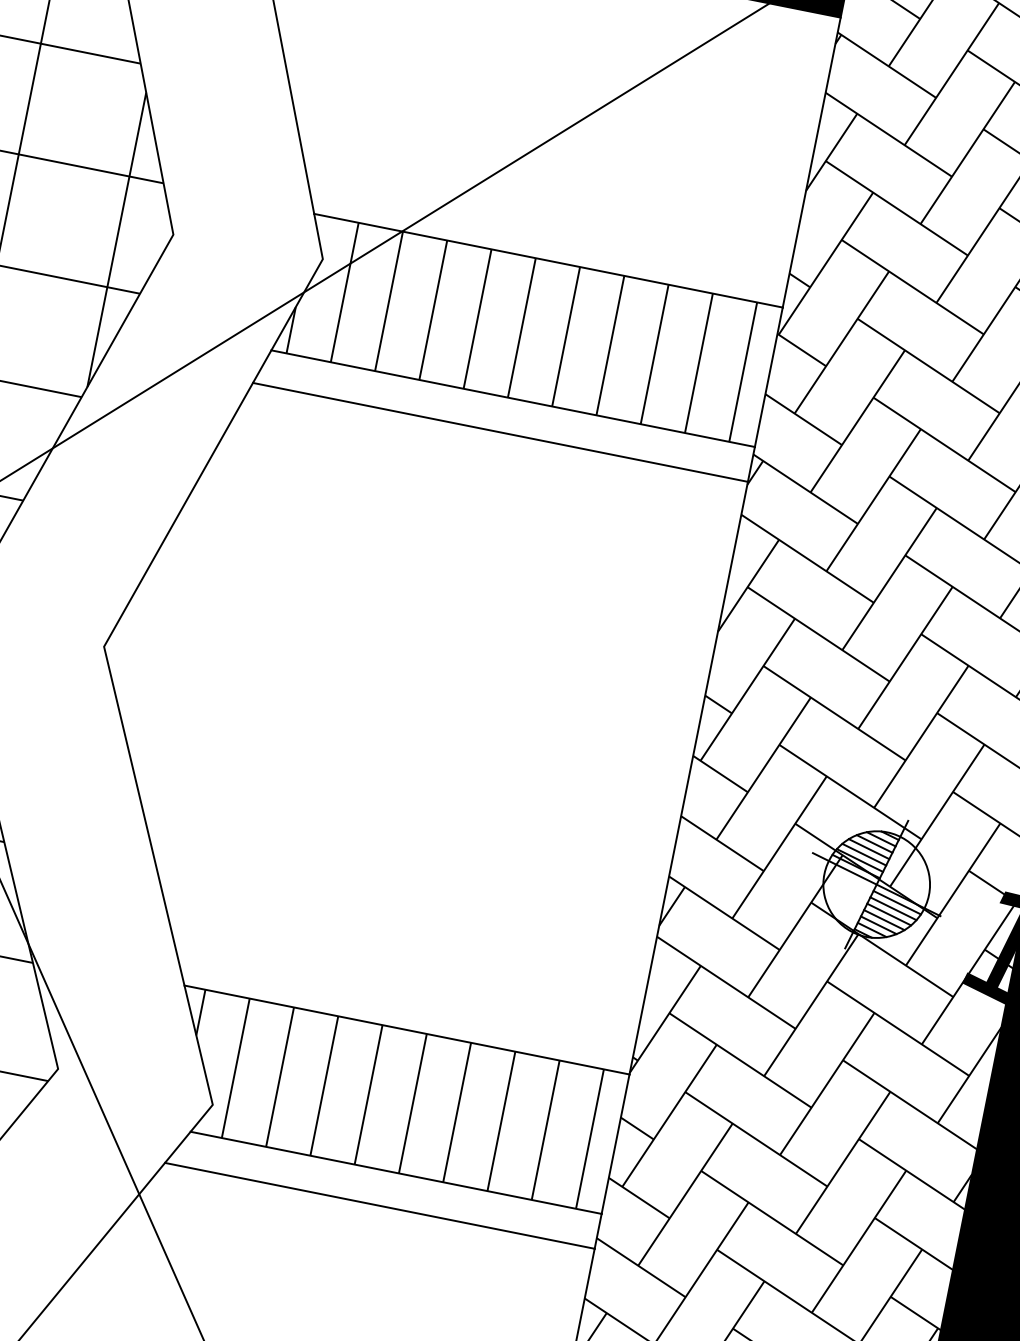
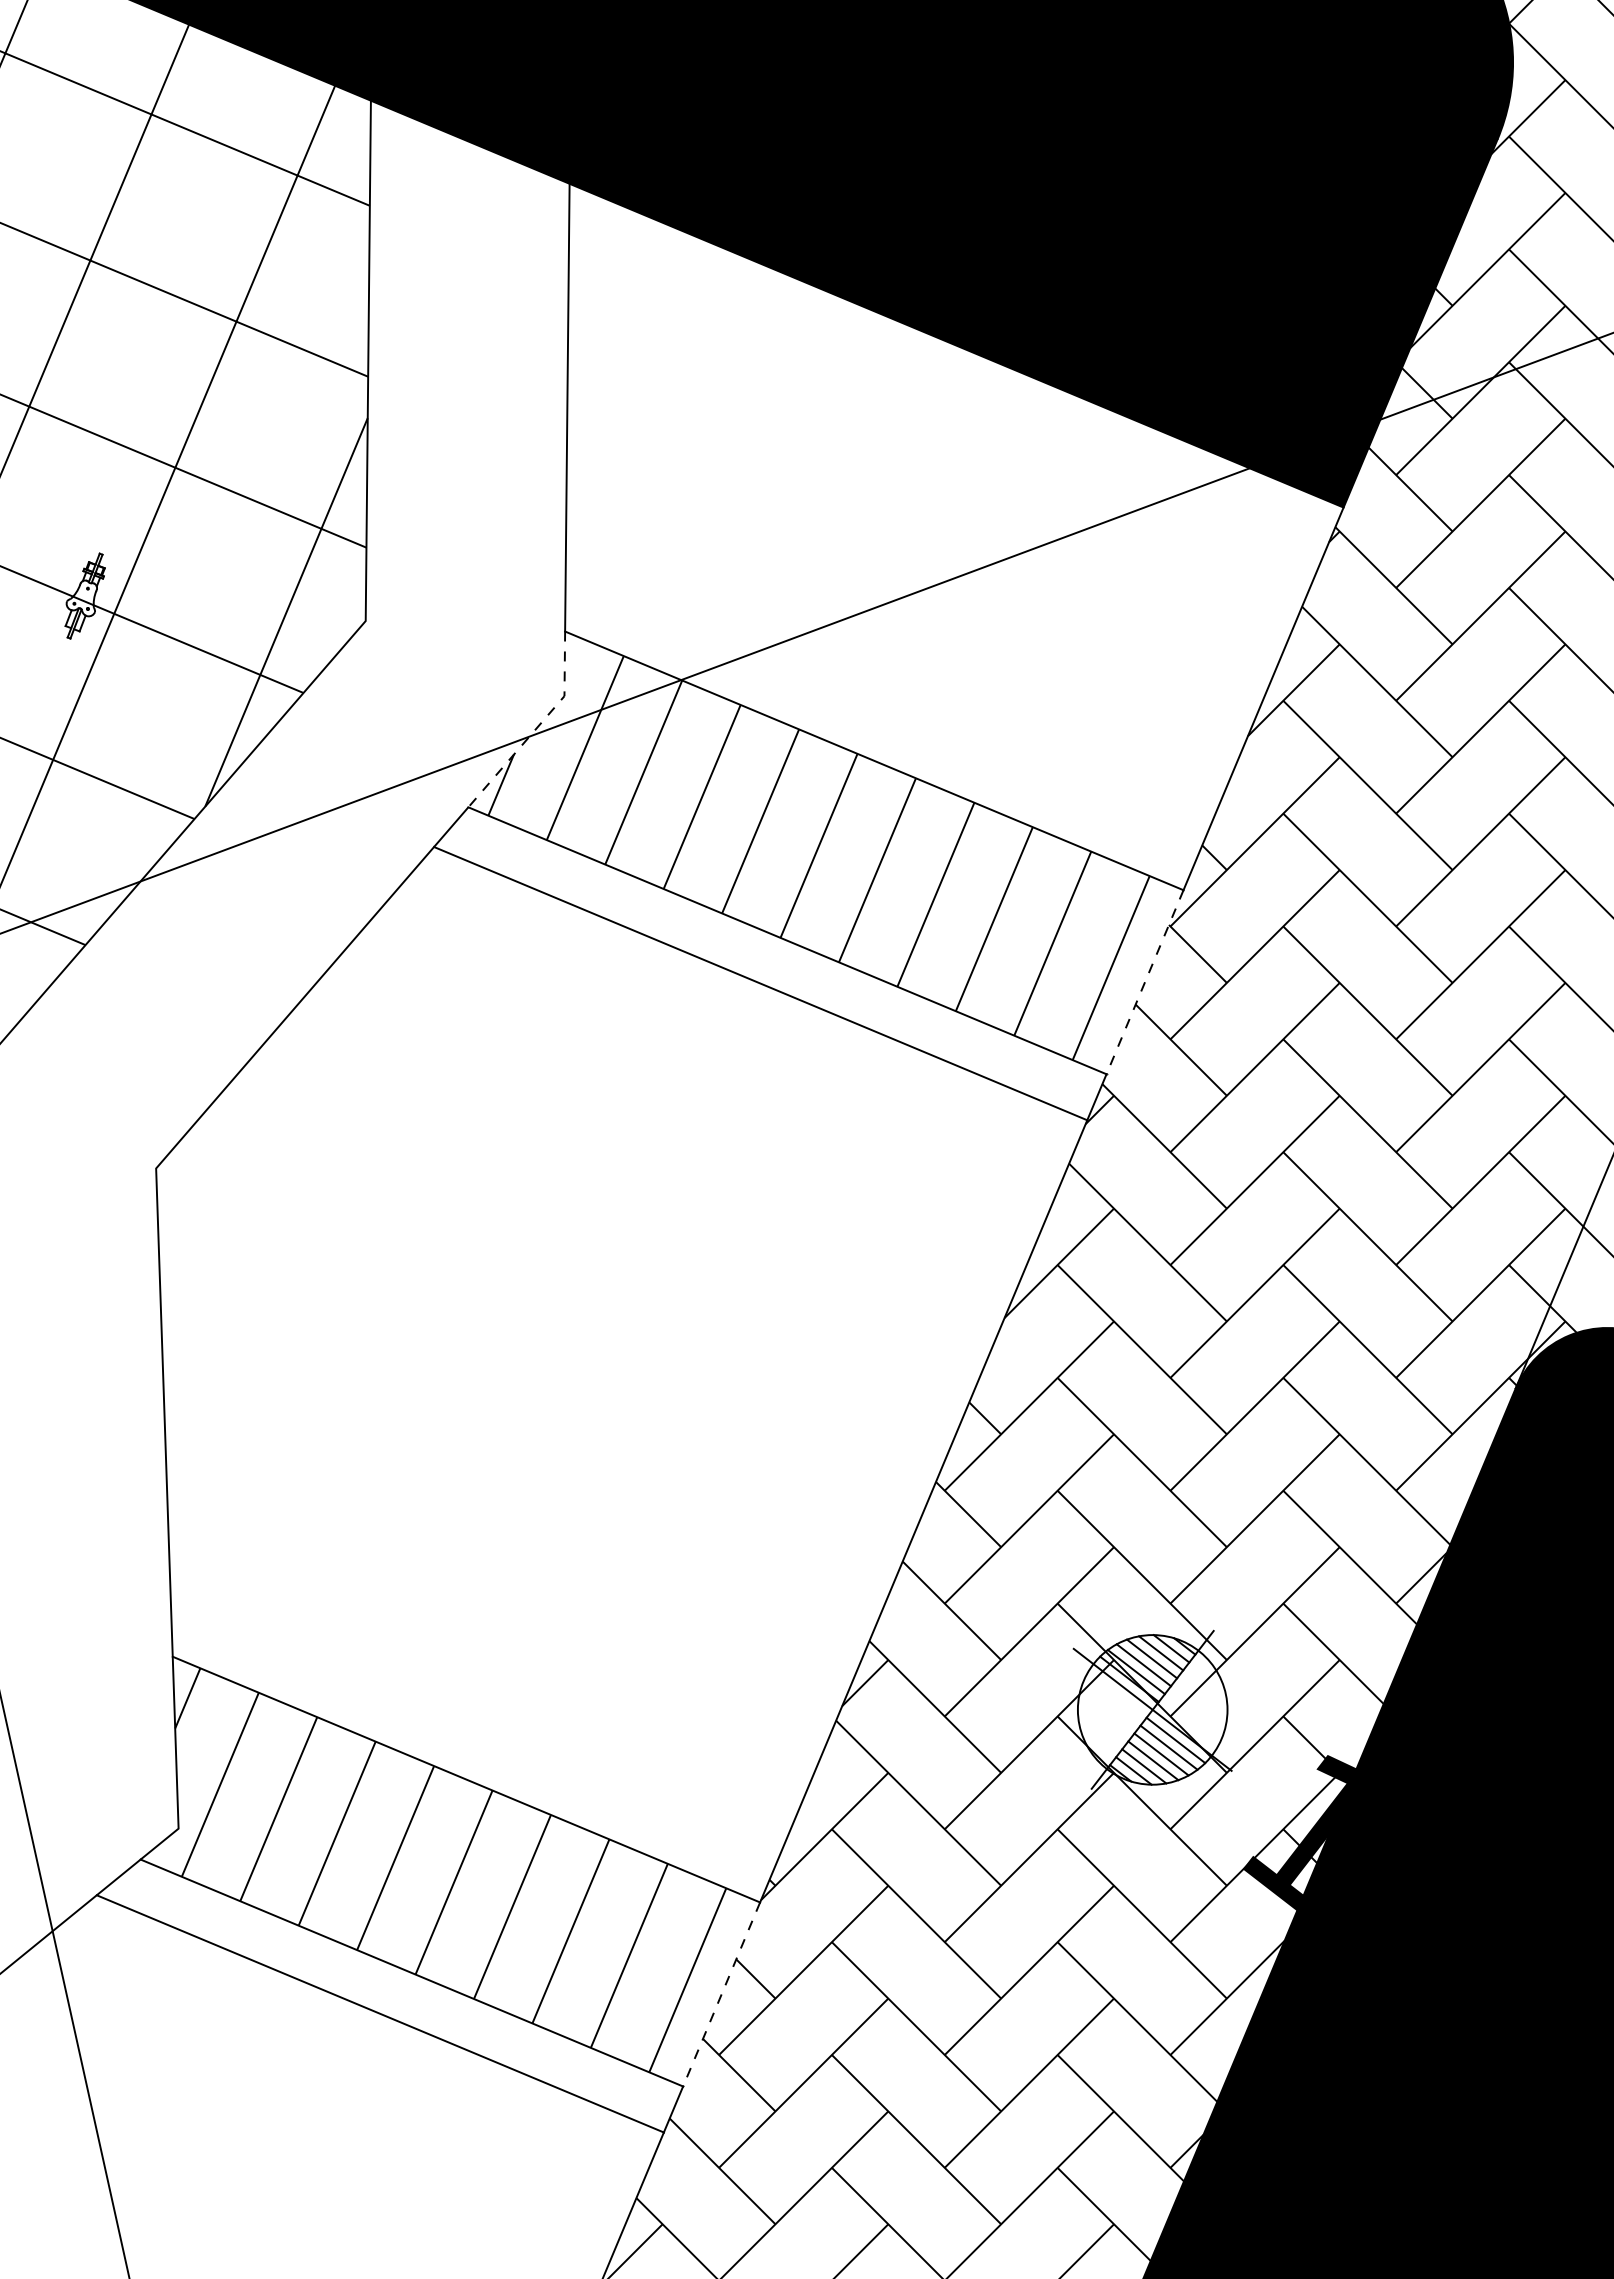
line: (308, 284) -> (537, 727), solid -> dashed
line: (769, 377) -> (1145, 982), solid -> dashed
line: (615, 1144) -> (721, 1994), solid -> dashed

